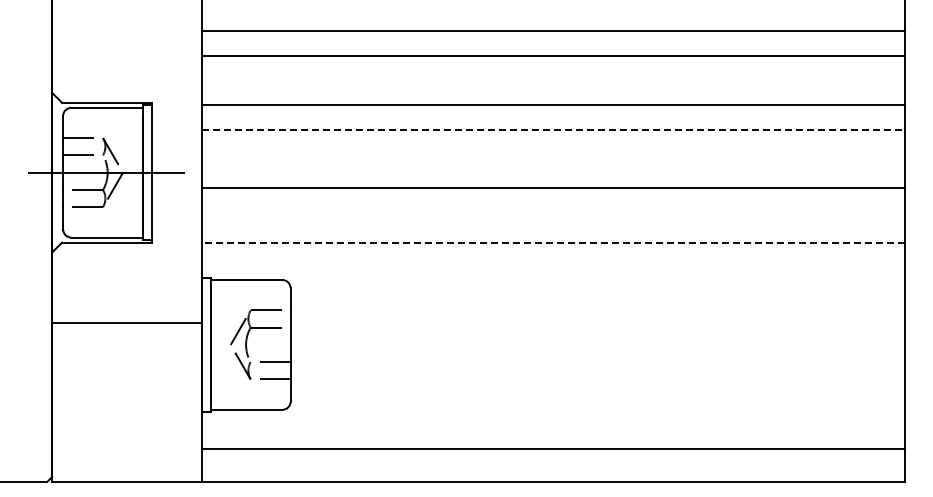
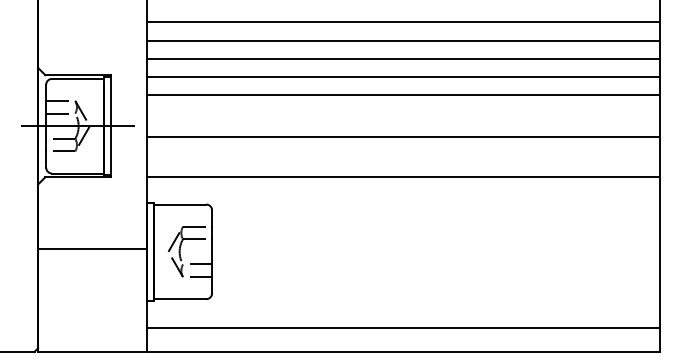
line: (553, 80) -> (403, 58), added
line: (553, 130) -> (403, 95), dashed -> solid
line: (553, 242) -> (403, 177), dashed -> solid
line: (126, 323) -> (92, 248), moved

